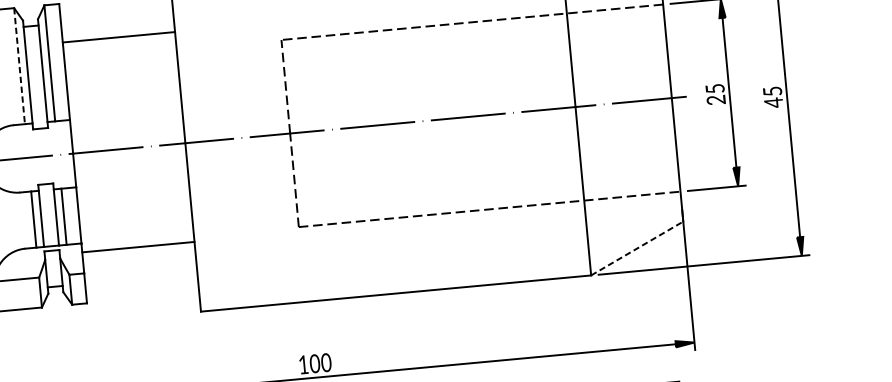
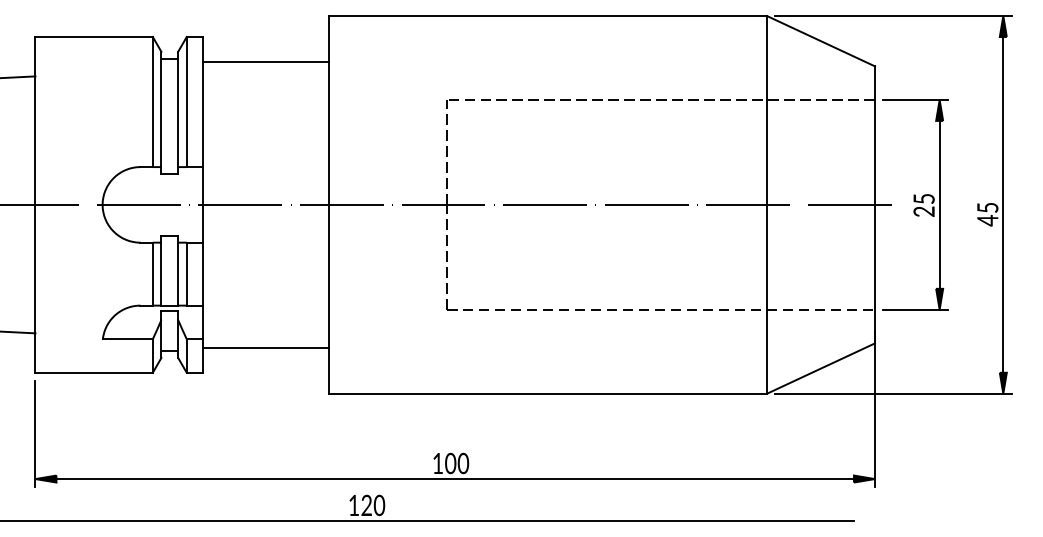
line: (119, 37) -> (266, 62), moved
line: (19, 66) -> (152, 102), dashed -> solid
line: (138, 247) -> (266, 347), moved
line: (636, 248) -> (820, 368), dashed -> solid

